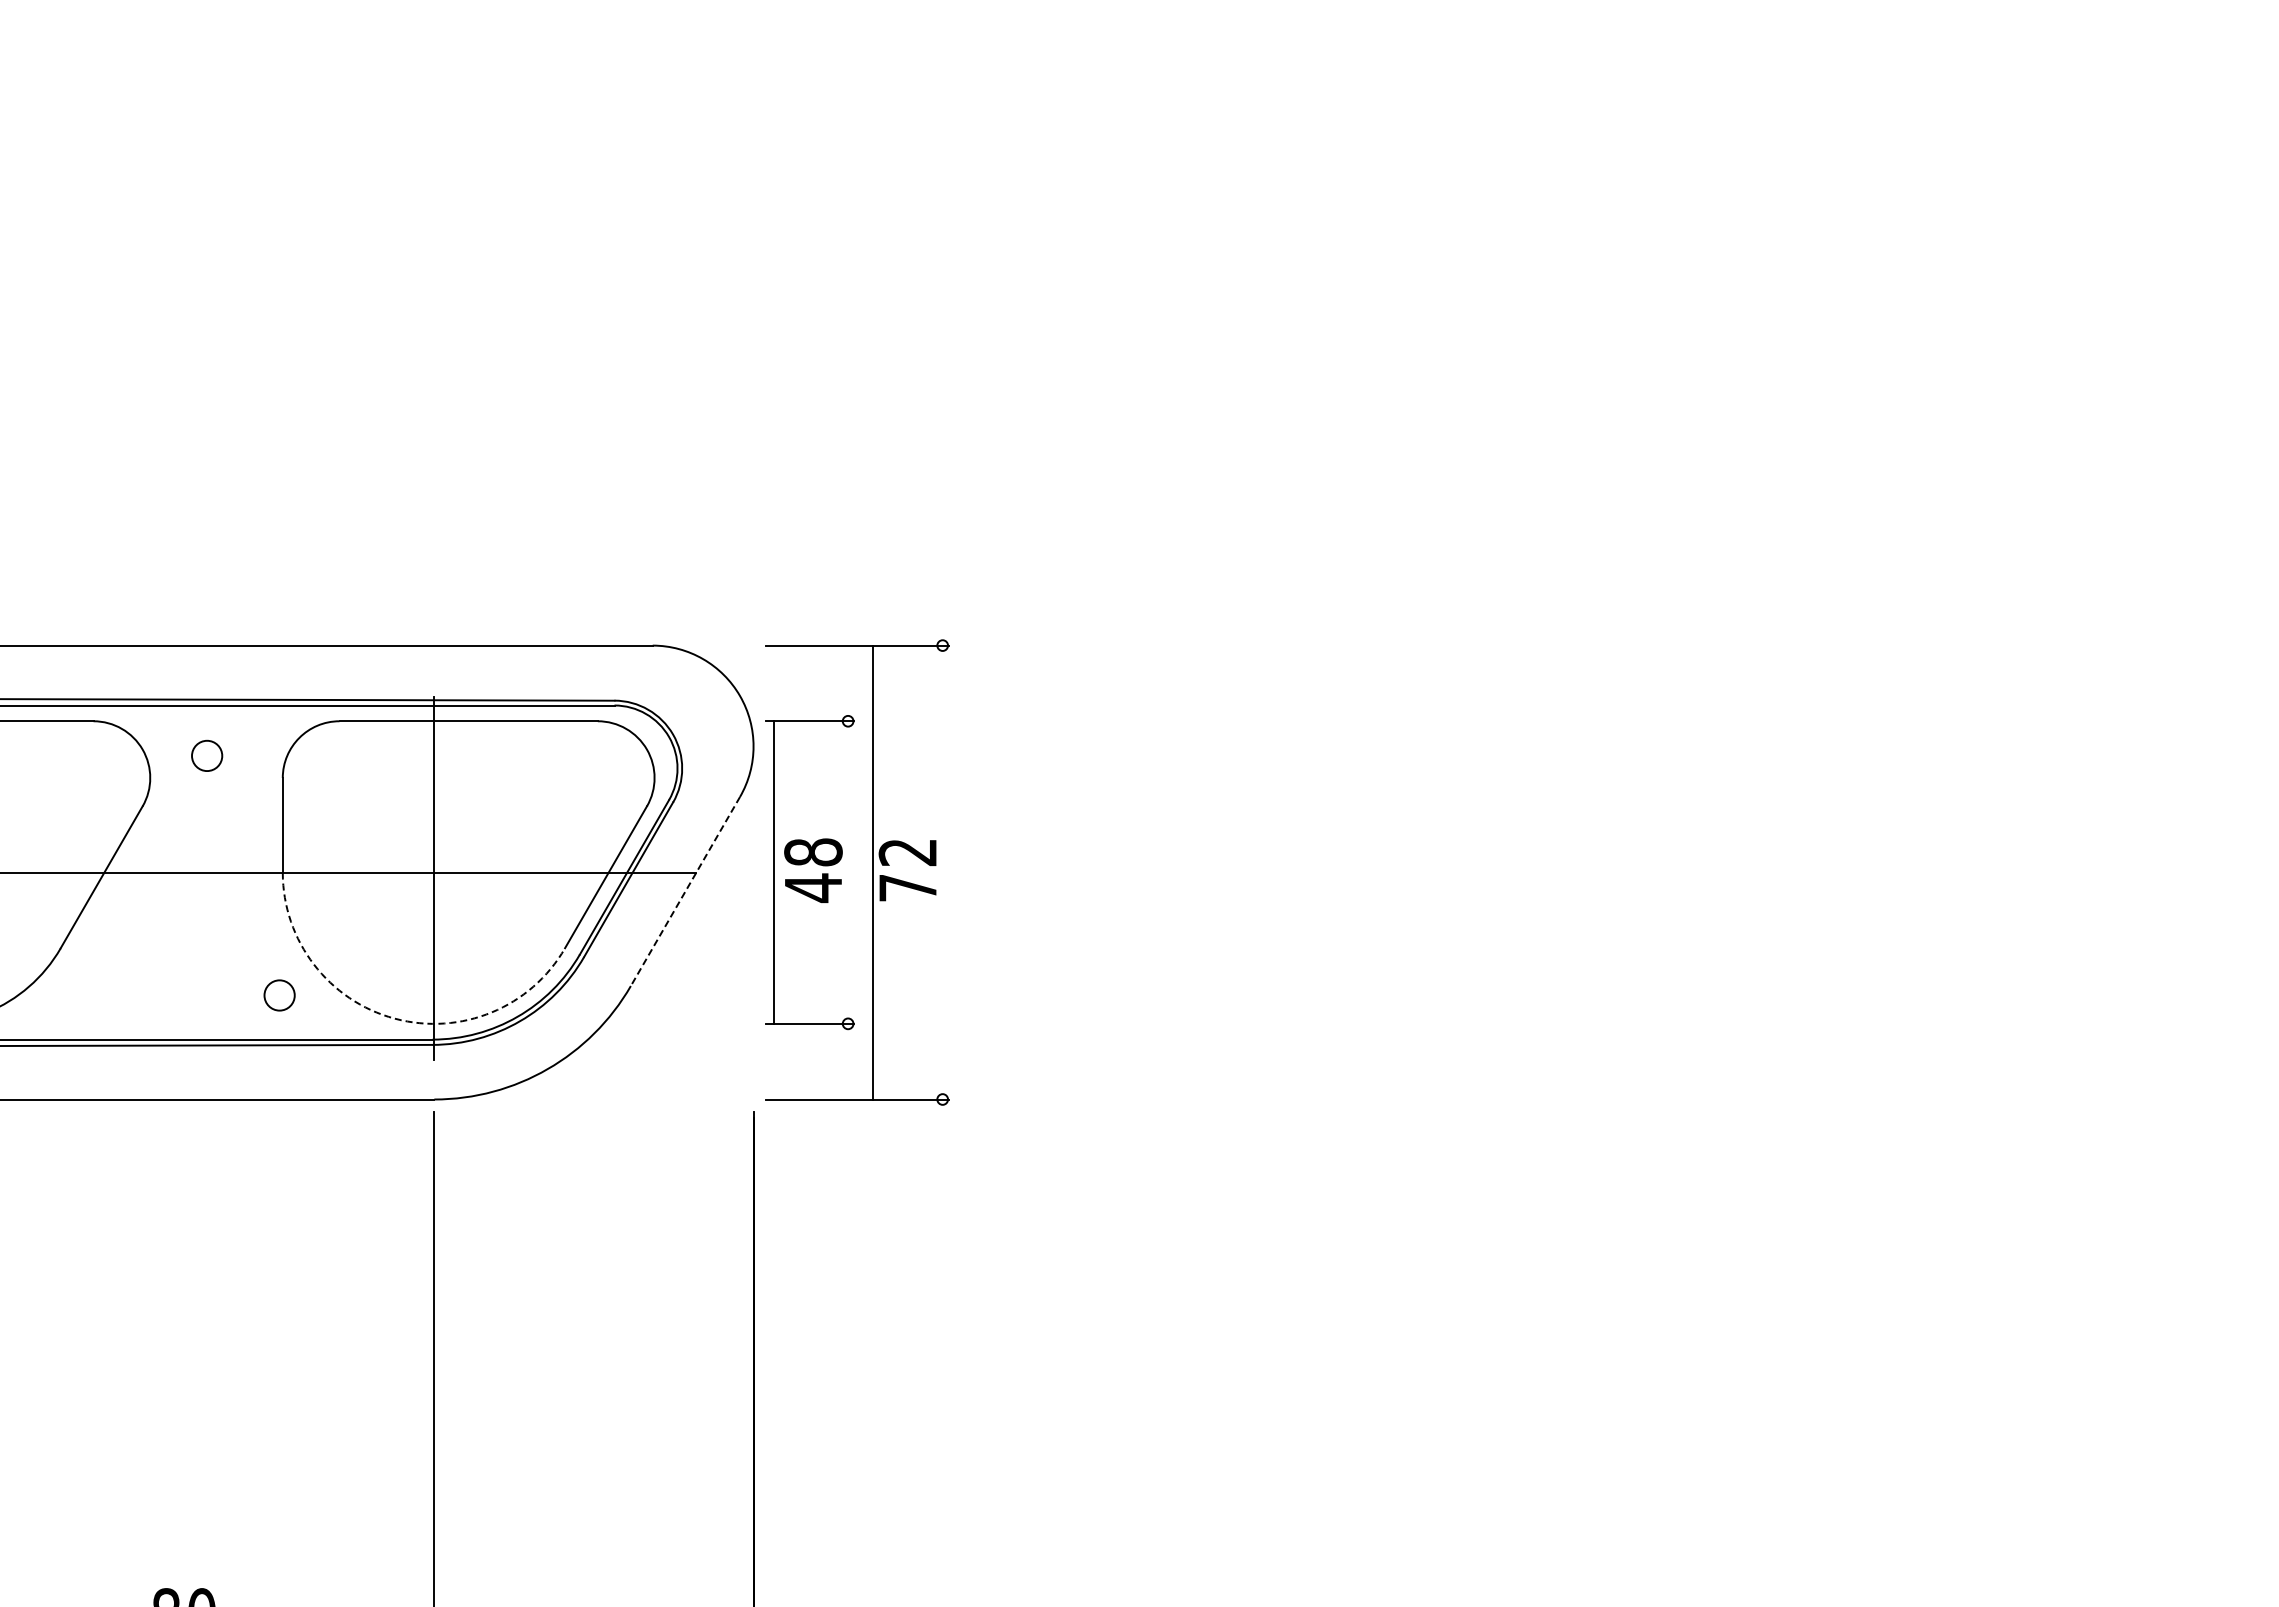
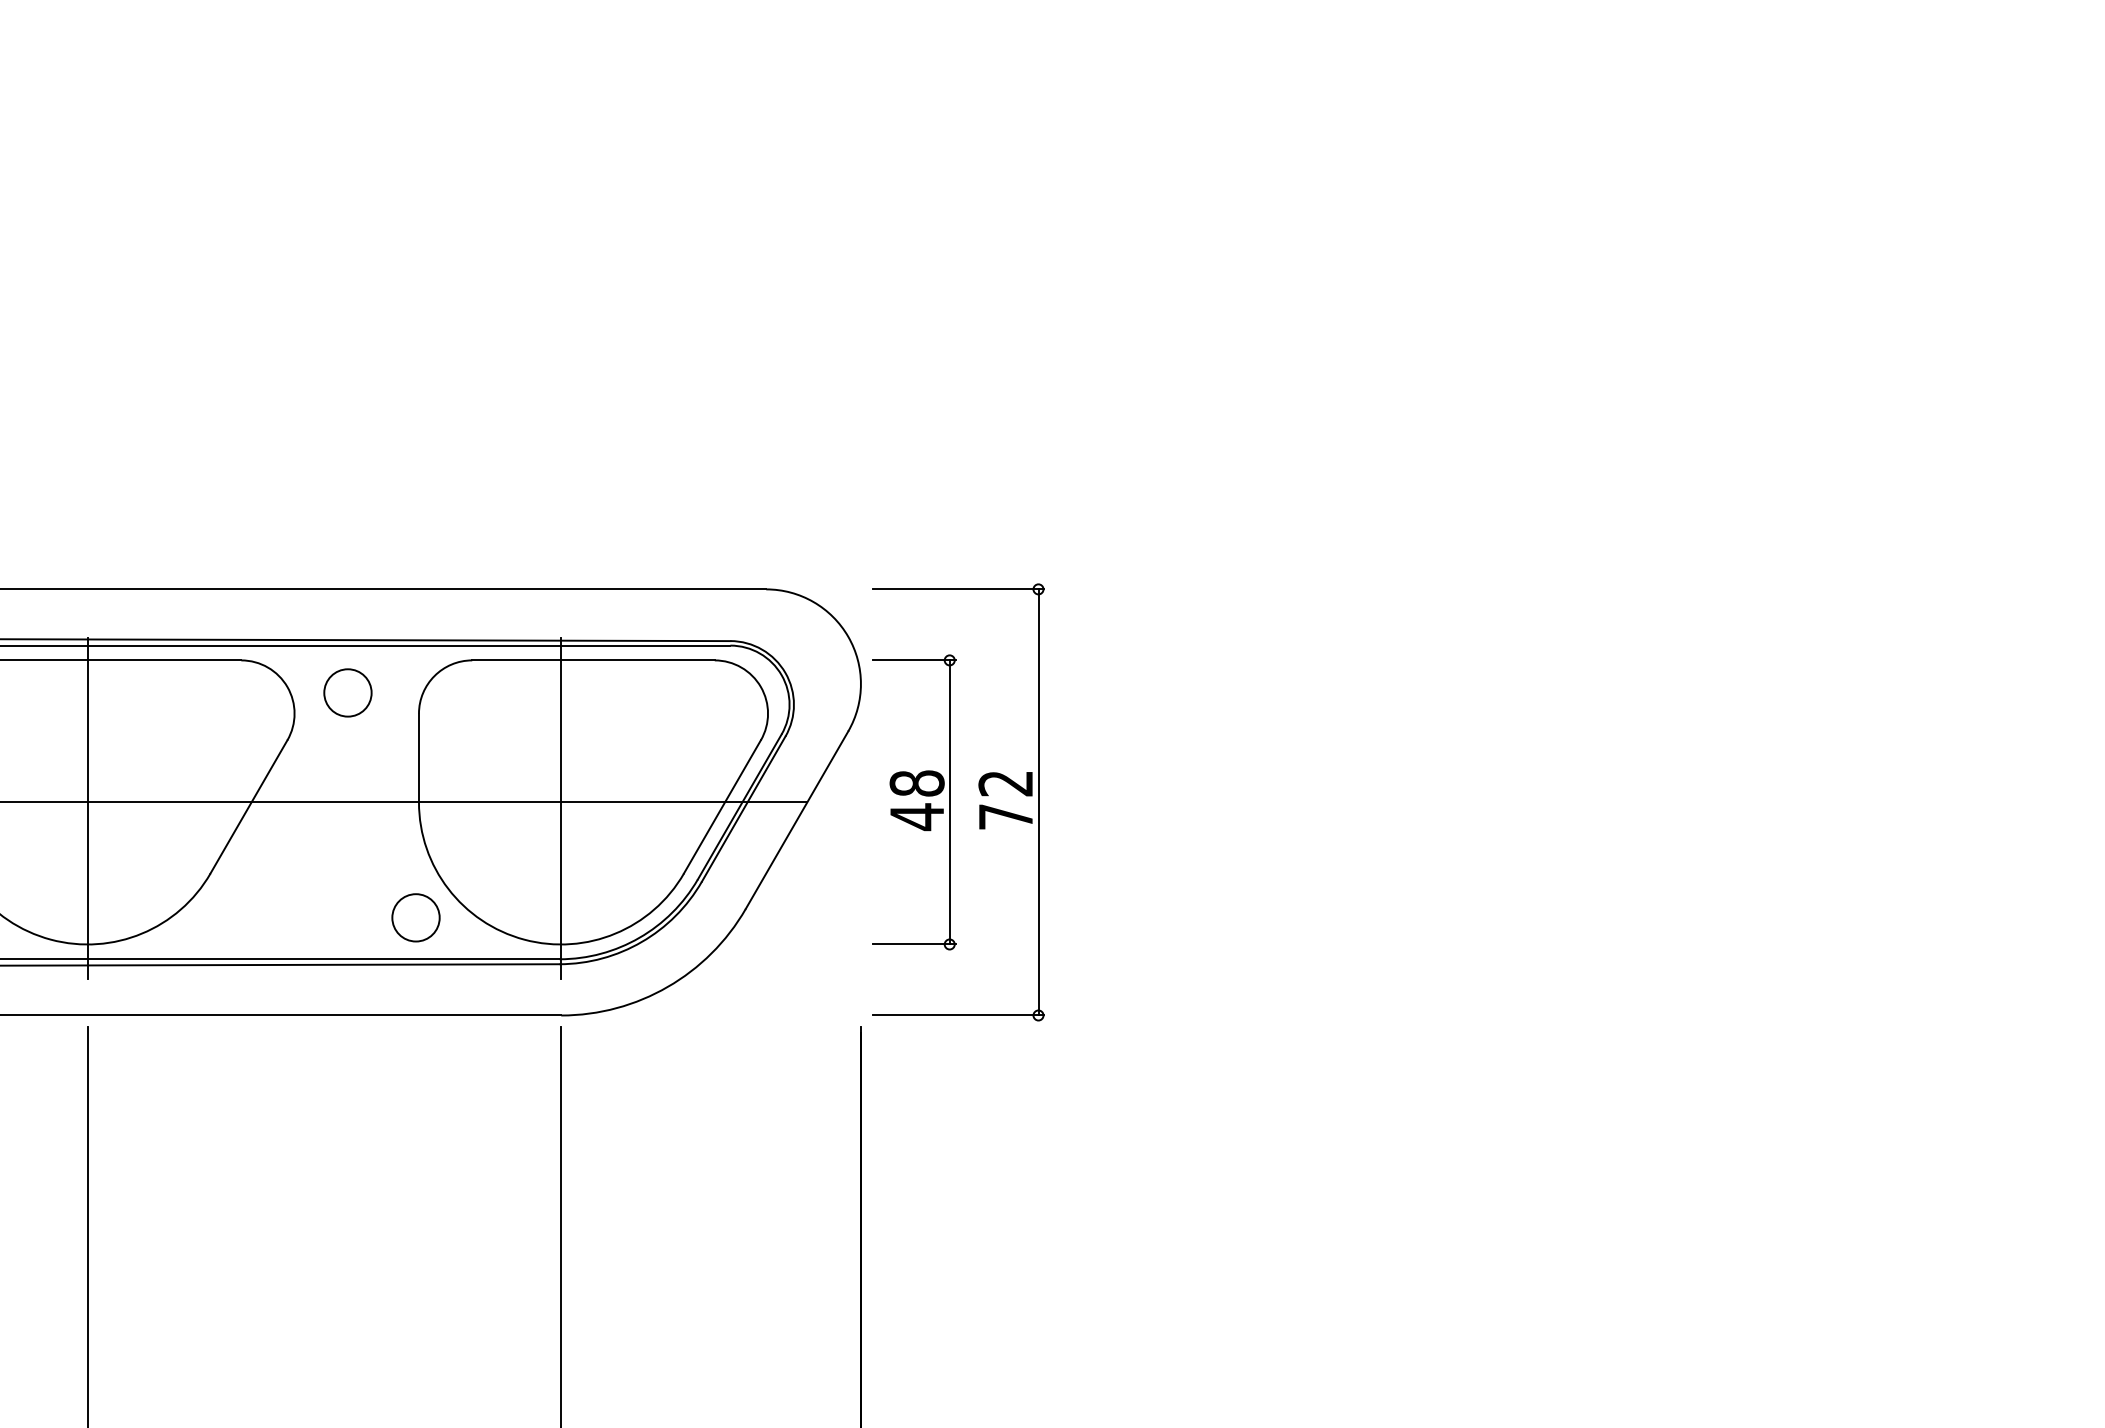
circle: (206, 755) -> (347, 692), size x1.67
line: (774, 872) -> (950, 802), moved
line: (872, 872) -> (1038, 802), moved
line: (685, 891) -> (797, 820), dashed -> solid
circle: (279, 995) -> (415, 917), size x1.67
arc: (394, 1018) -> (523, 939), dashed -> solid

